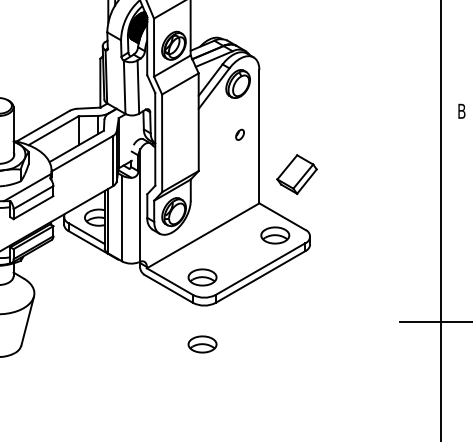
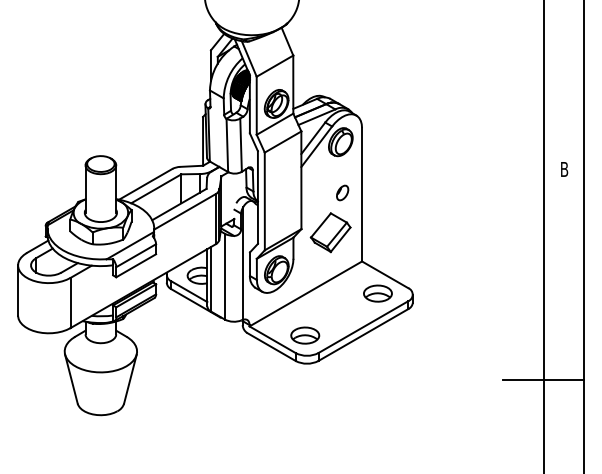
part: (239, 134) -> (342, 192), size x1.43
part: (296, 174) -> (330, 232), moved
part: (202, 344) -> (305, 402), removed

